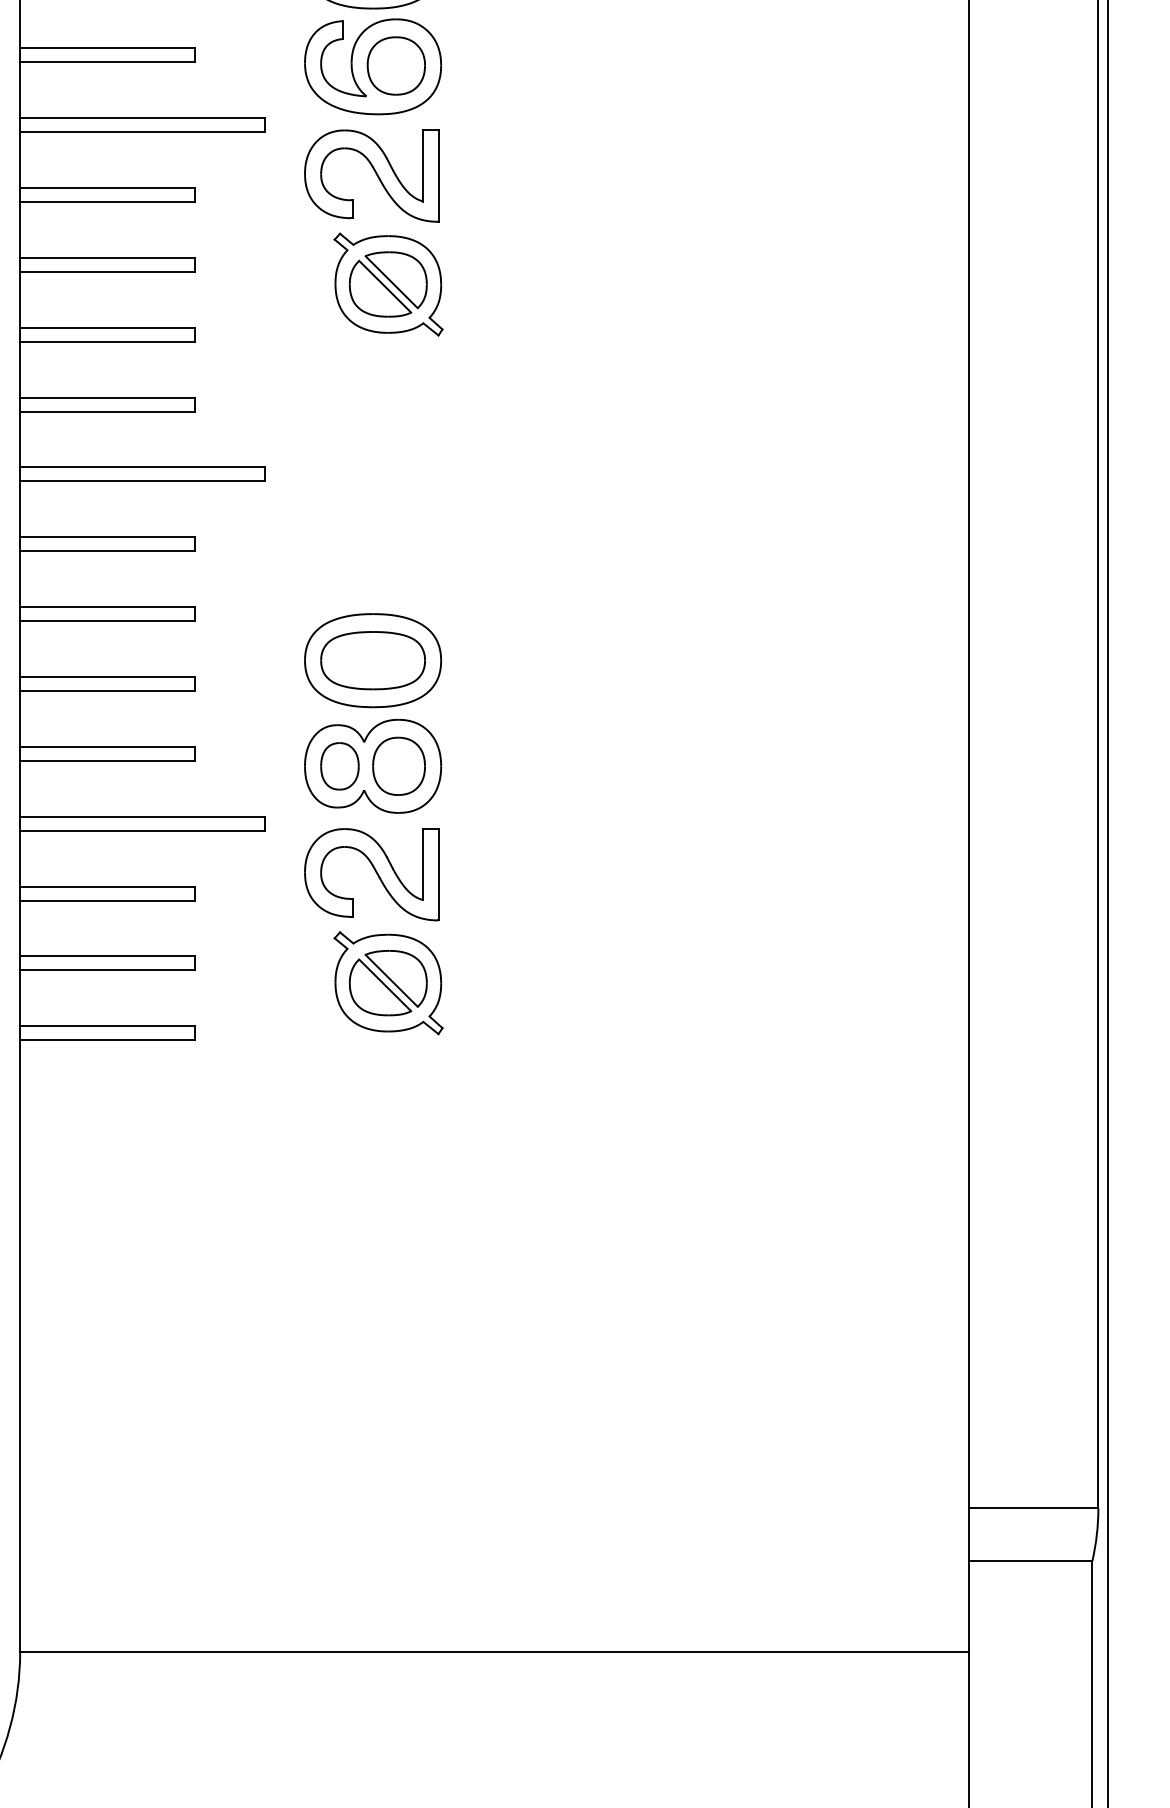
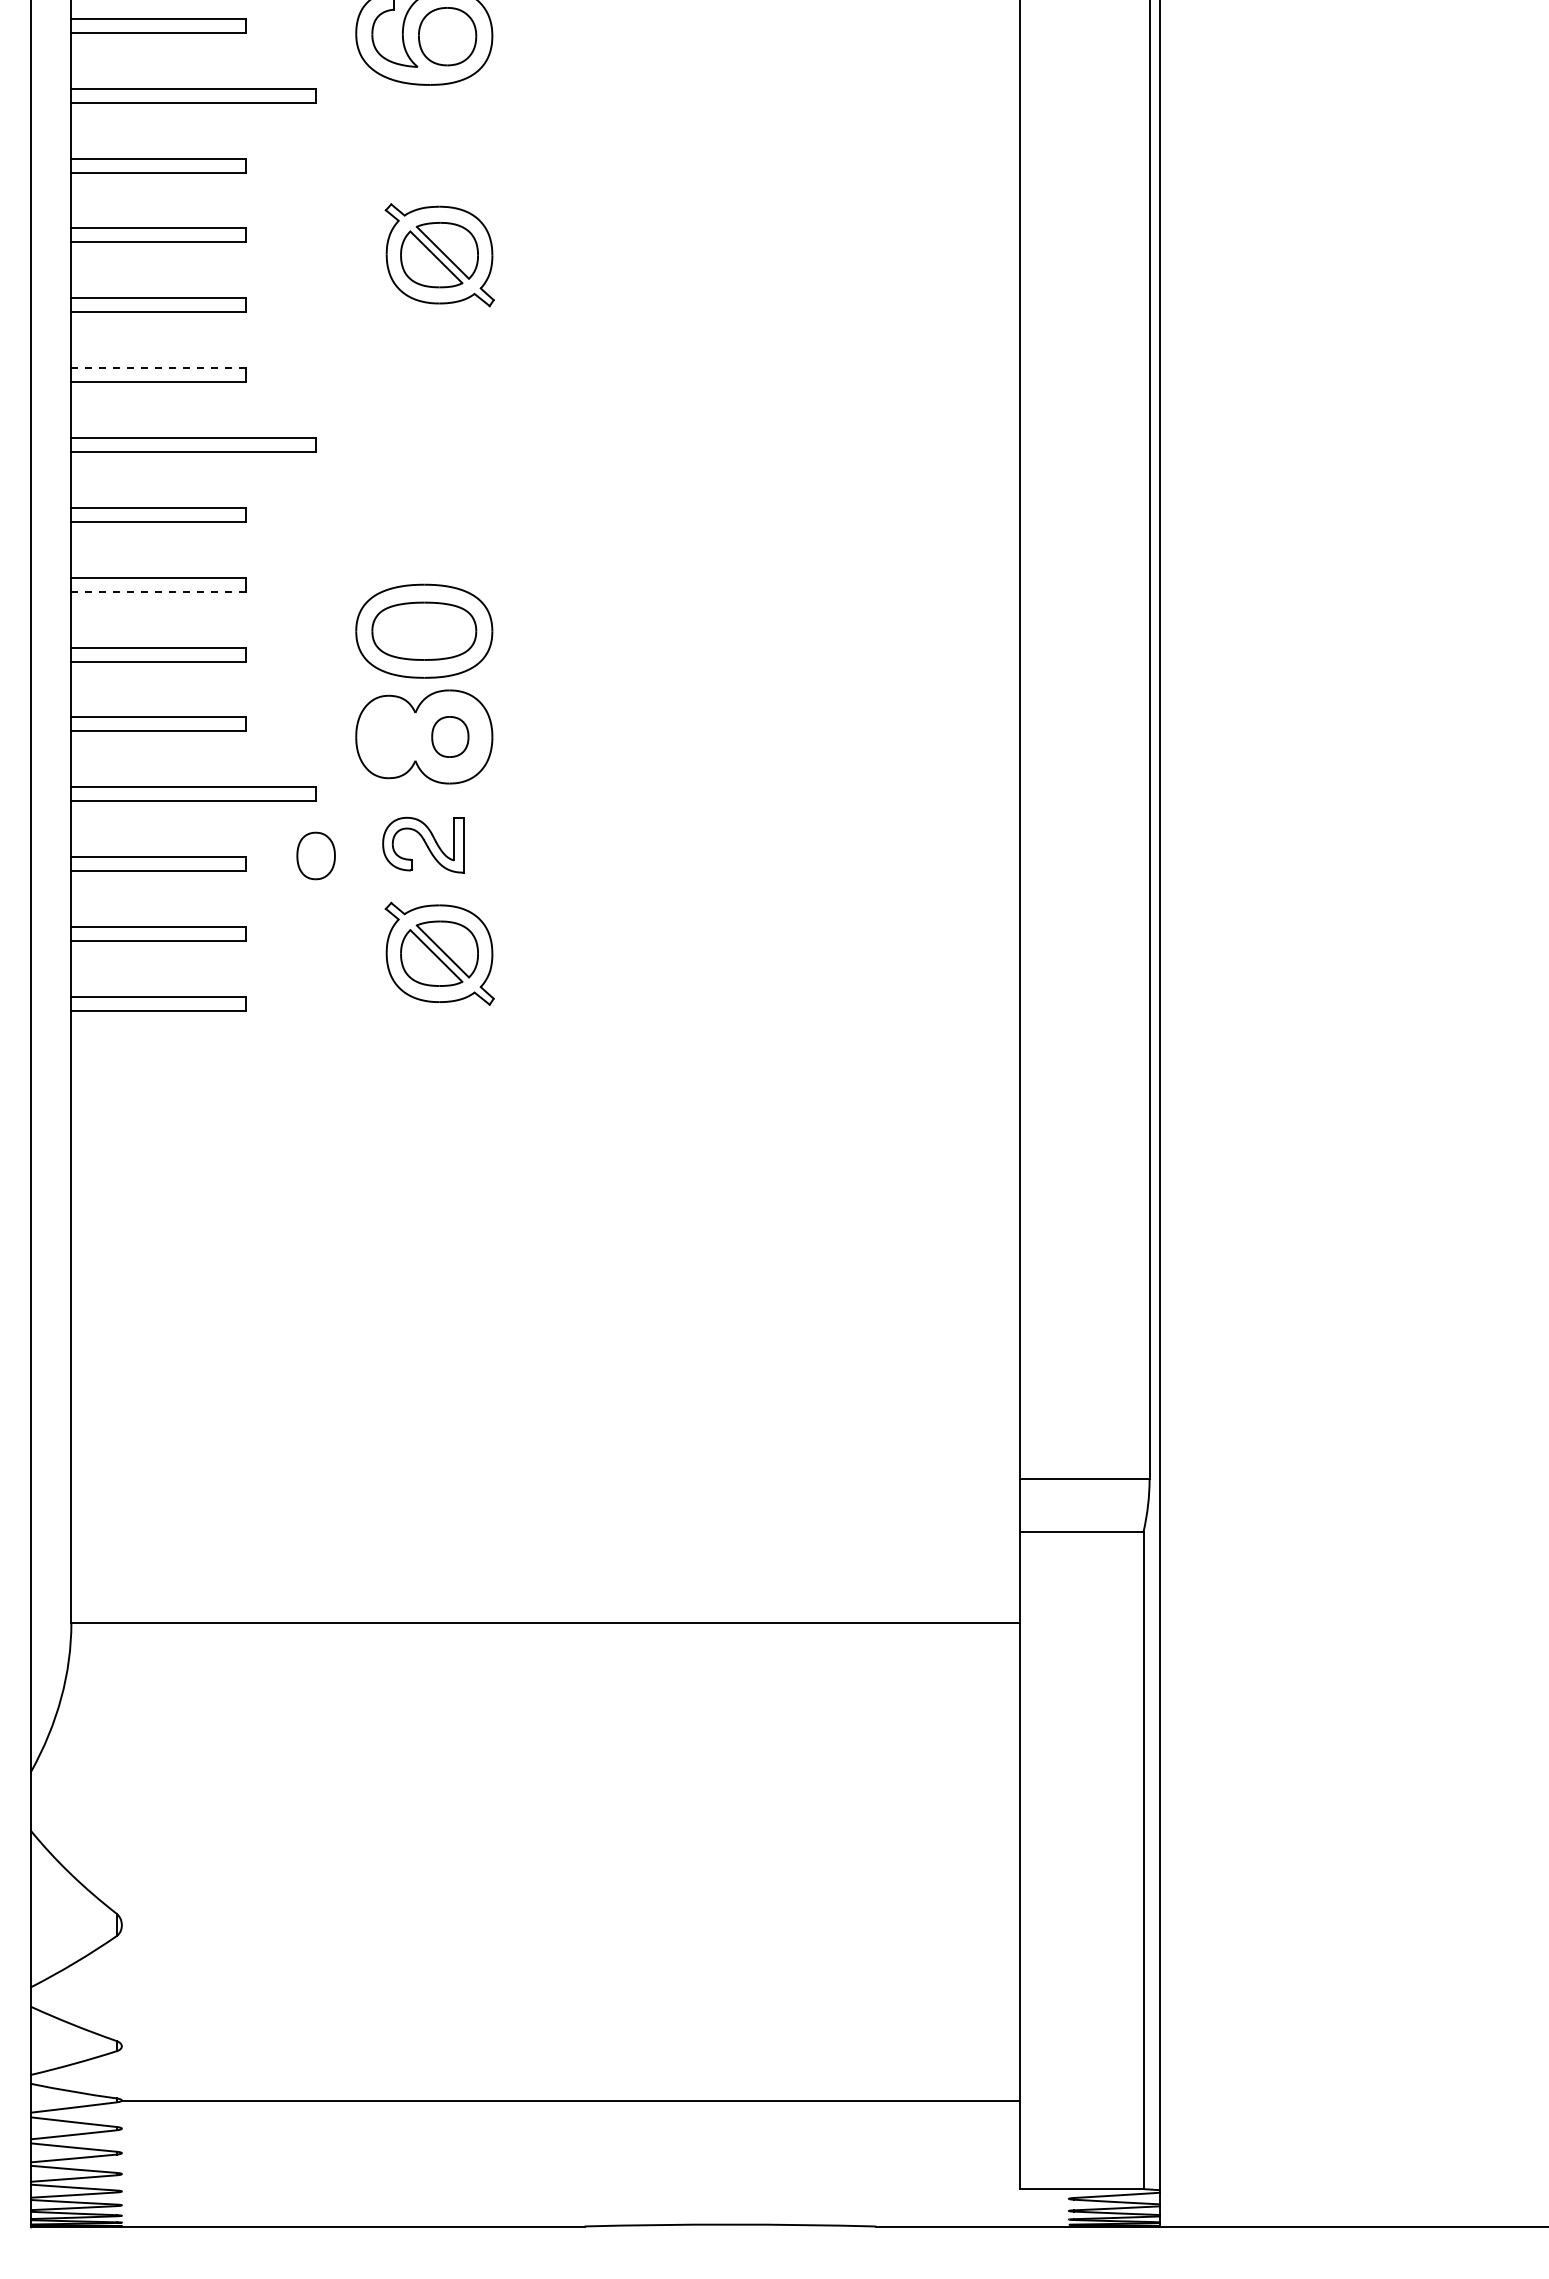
part: (372, 175) -> (423, 146), removed
line: (108, 397) -> (159, 368), solid -> dashed
line: (108, 620) -> (159, 591), solid -> dashed
part: (339, 765) -> (315, 855), moved
part: (399, 765) -> (450, 736), size x0.7
part: (372, 873) -> (423, 844), size x0.6

